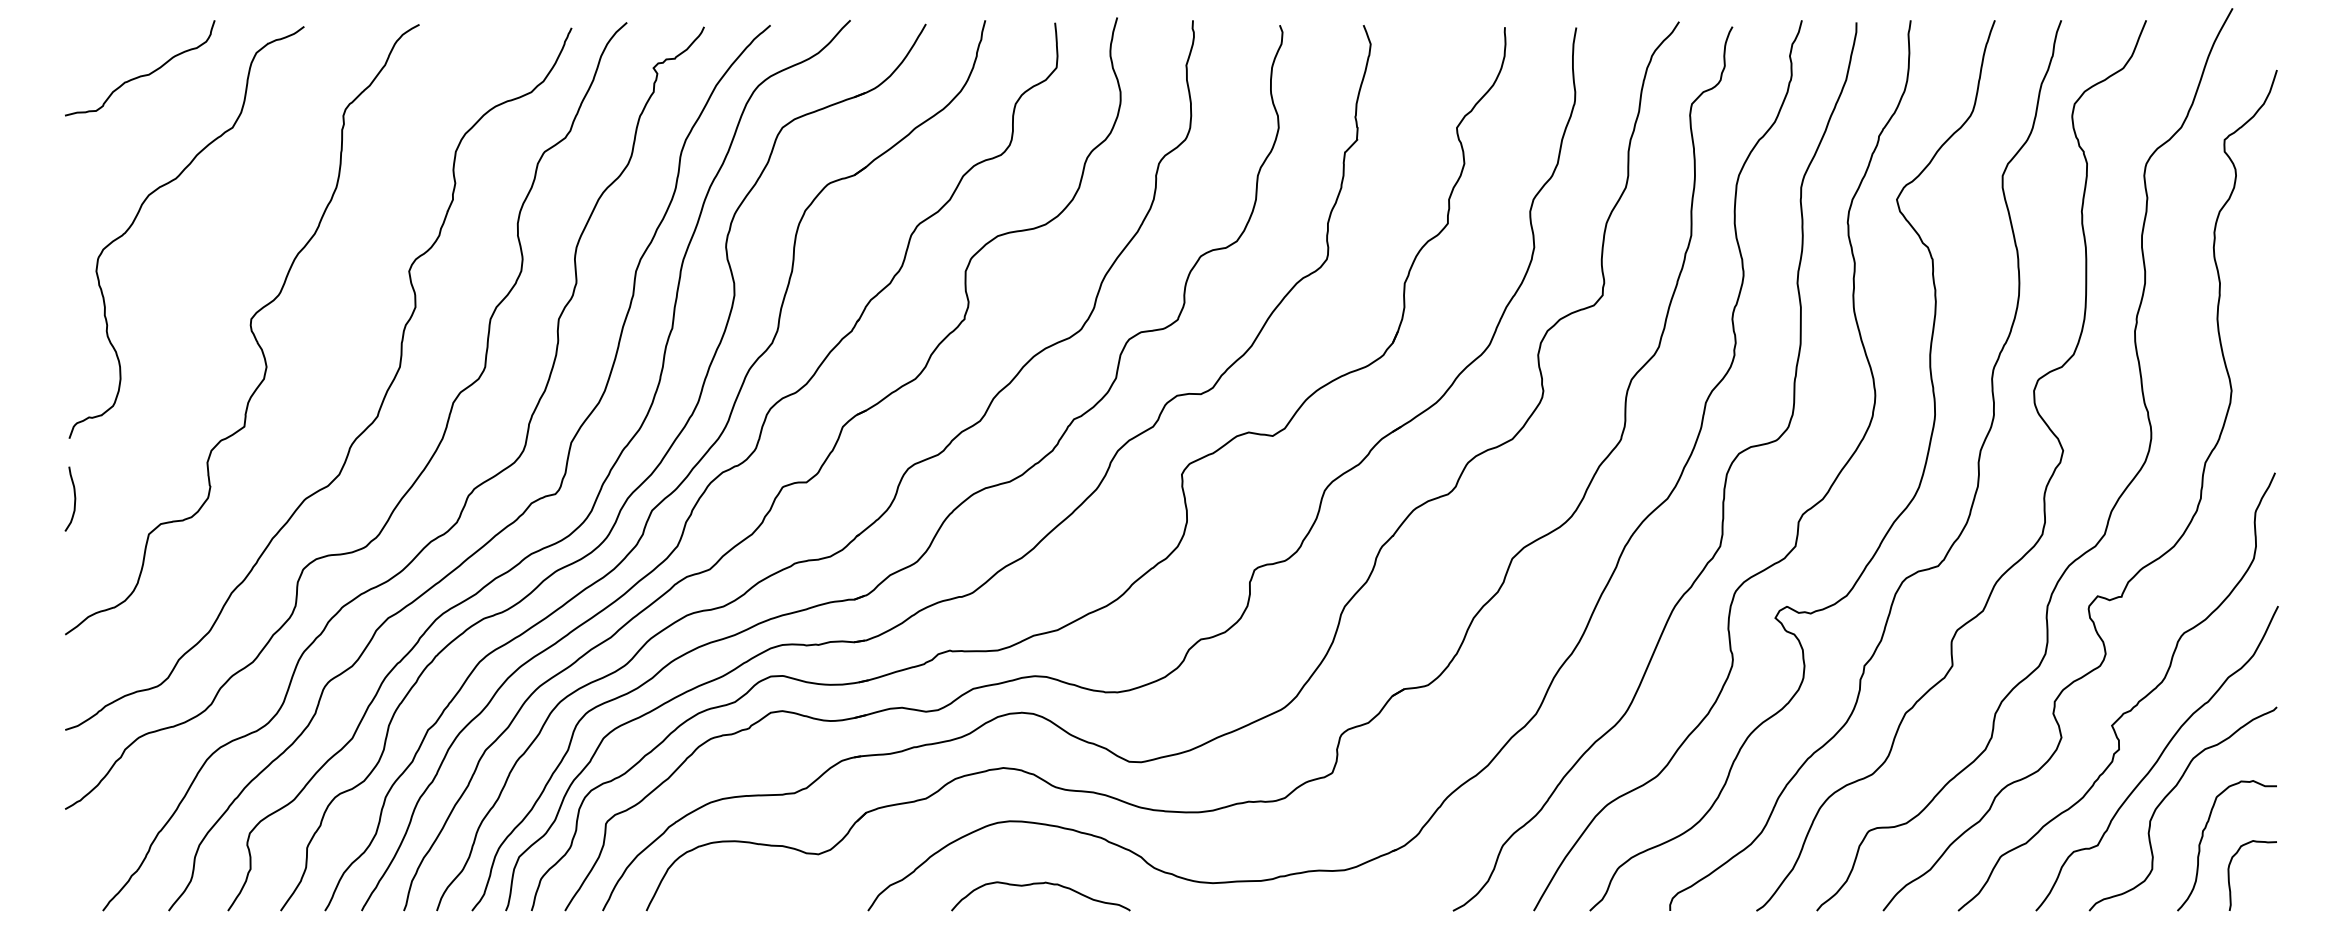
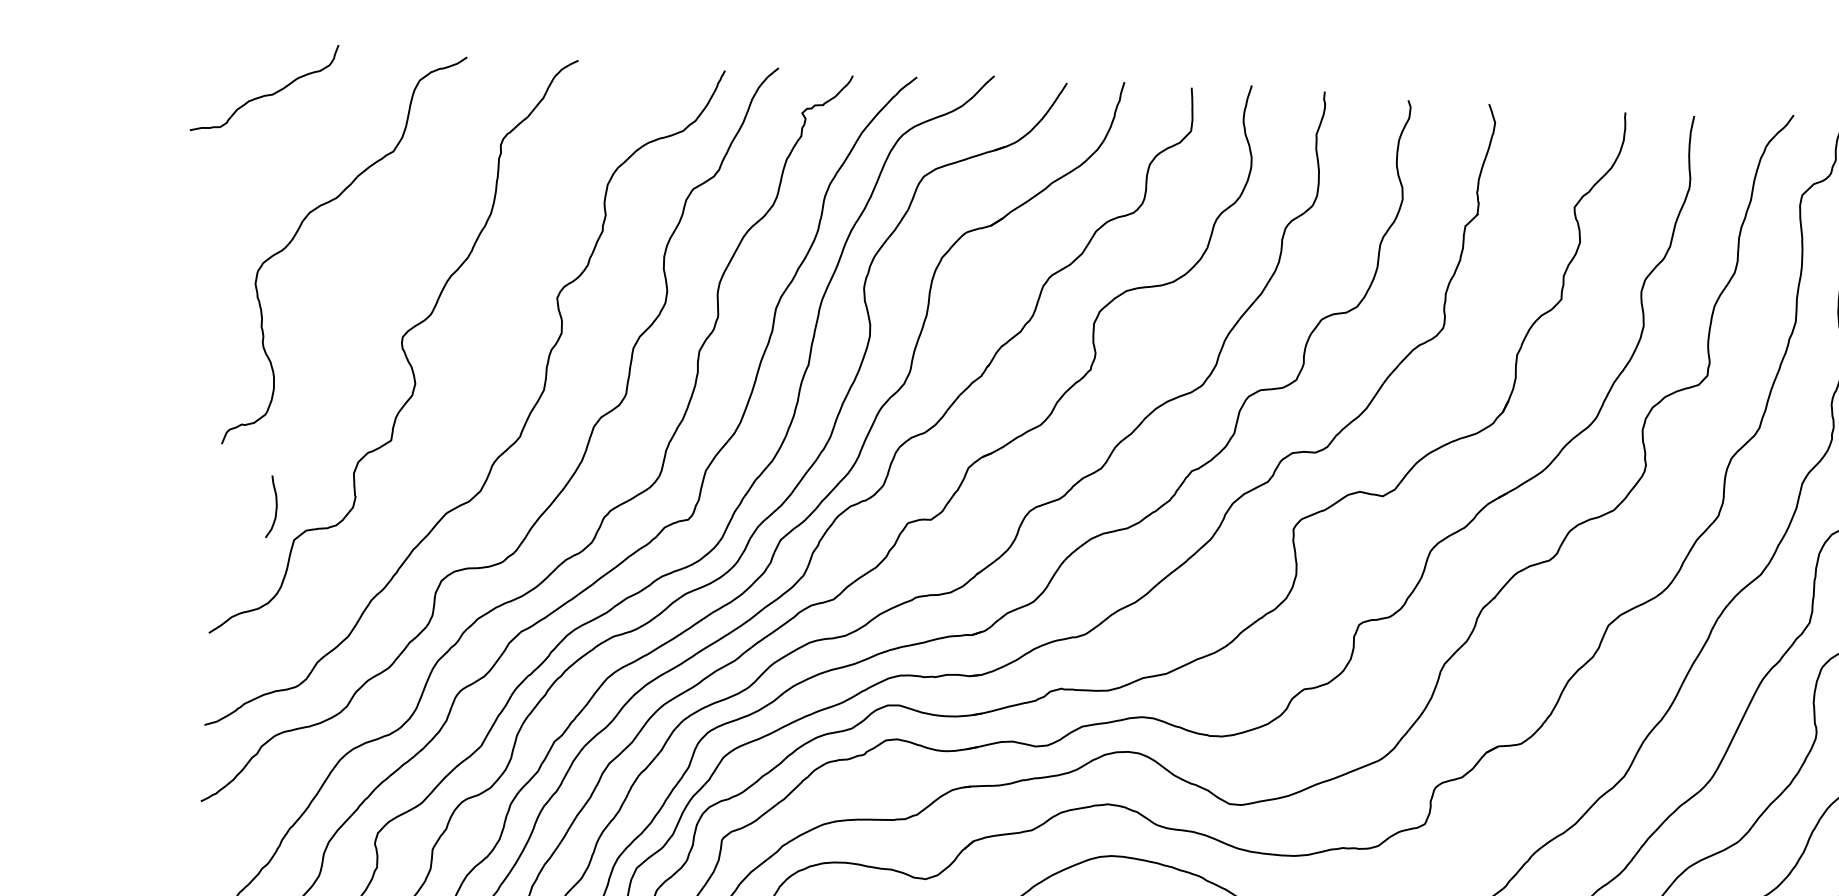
curve: (143, 74) -> (267, 94), moved
curve: (74, 498) -> (276, 506), moved

